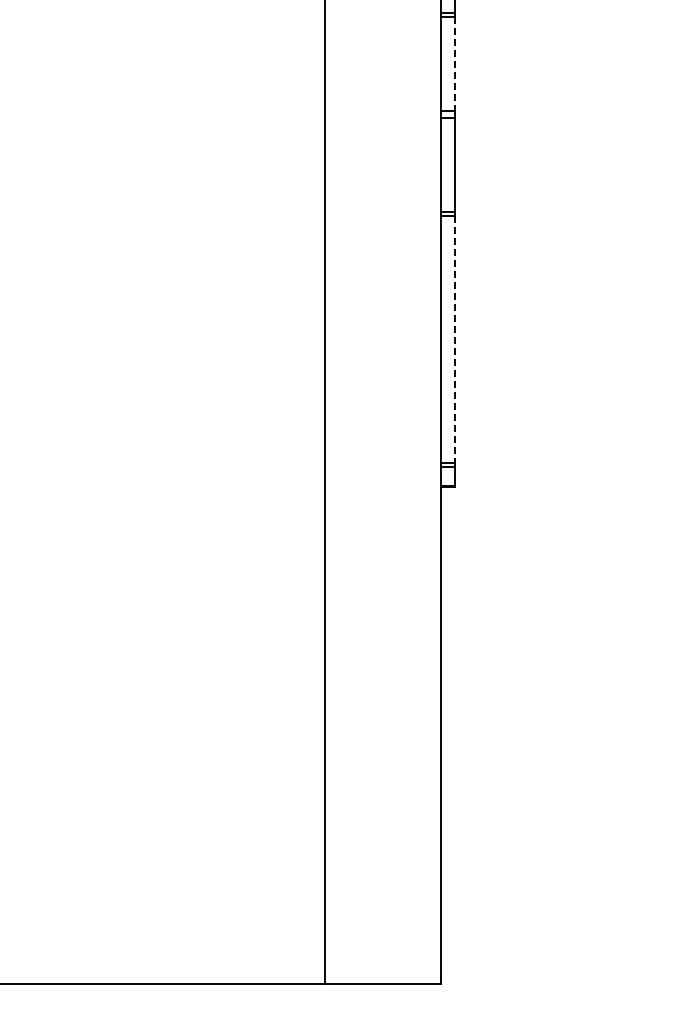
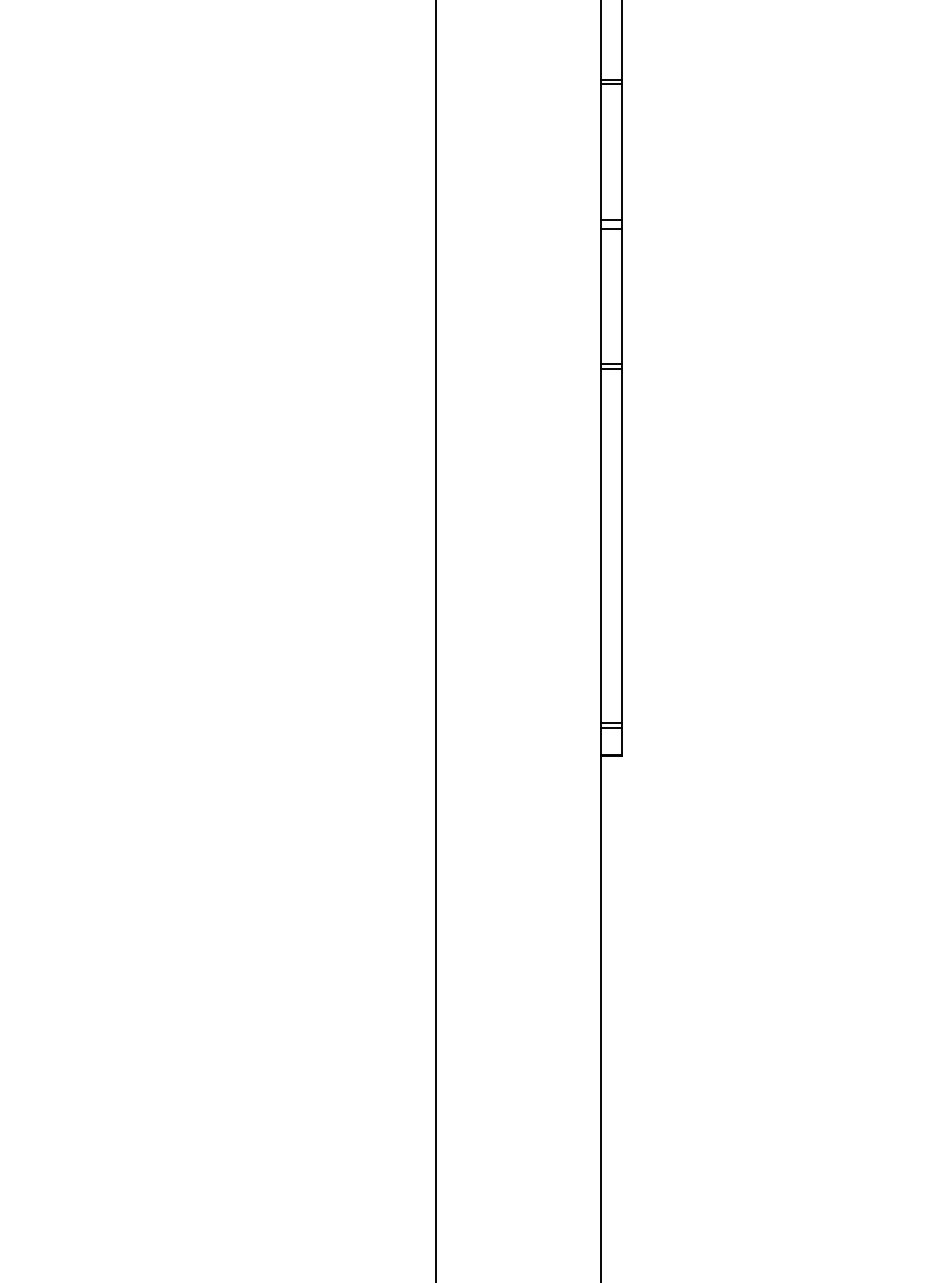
line: (455, 64) -> (622, 152), dashed -> solid
line: (455, 339) -> (622, 545), dashed -> solid

